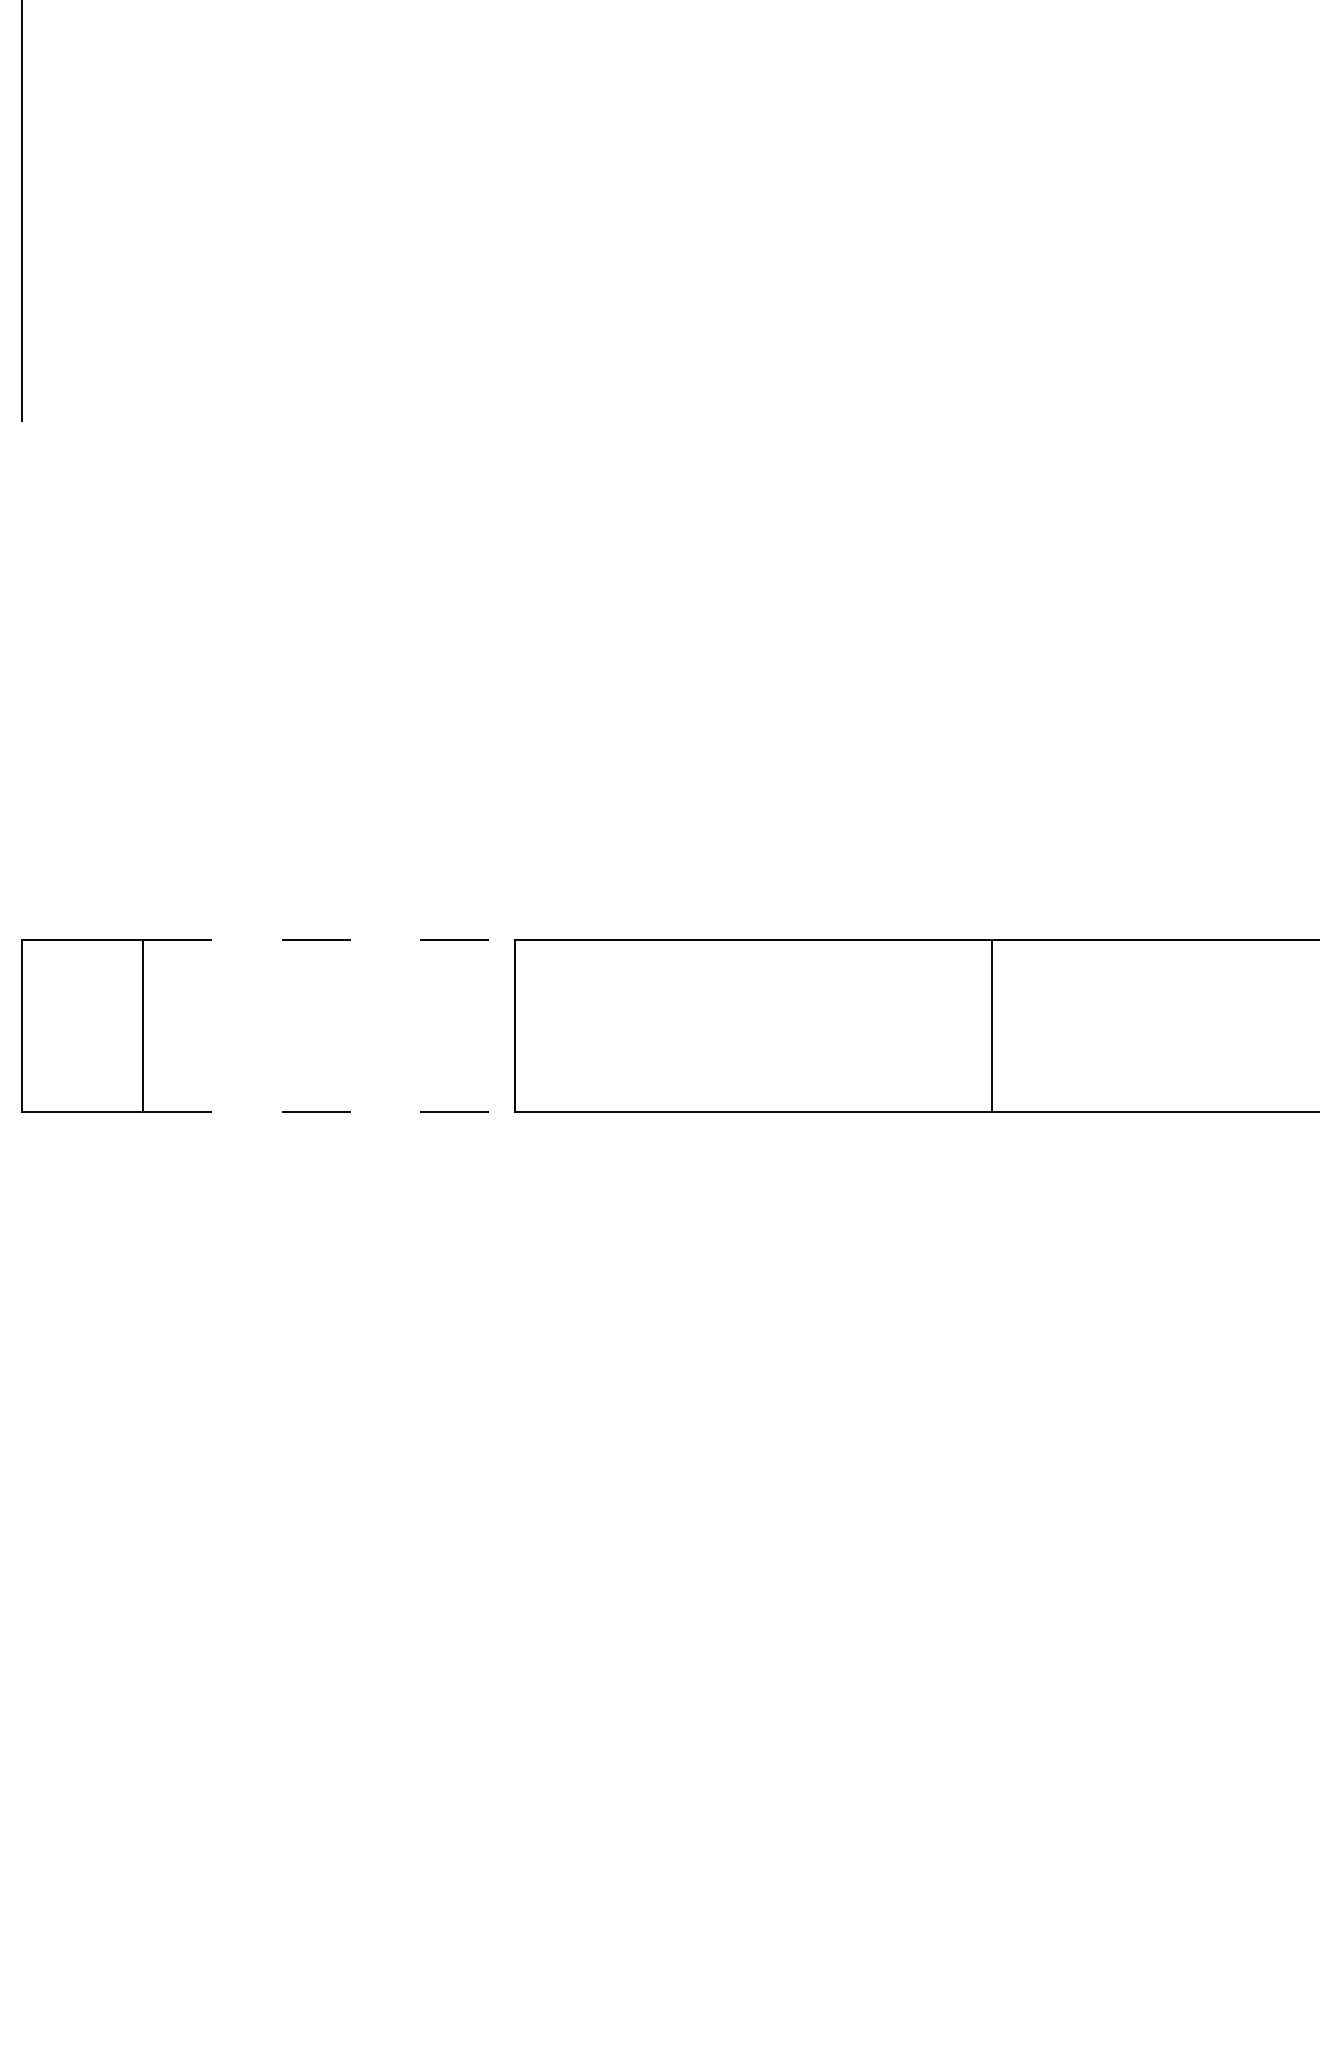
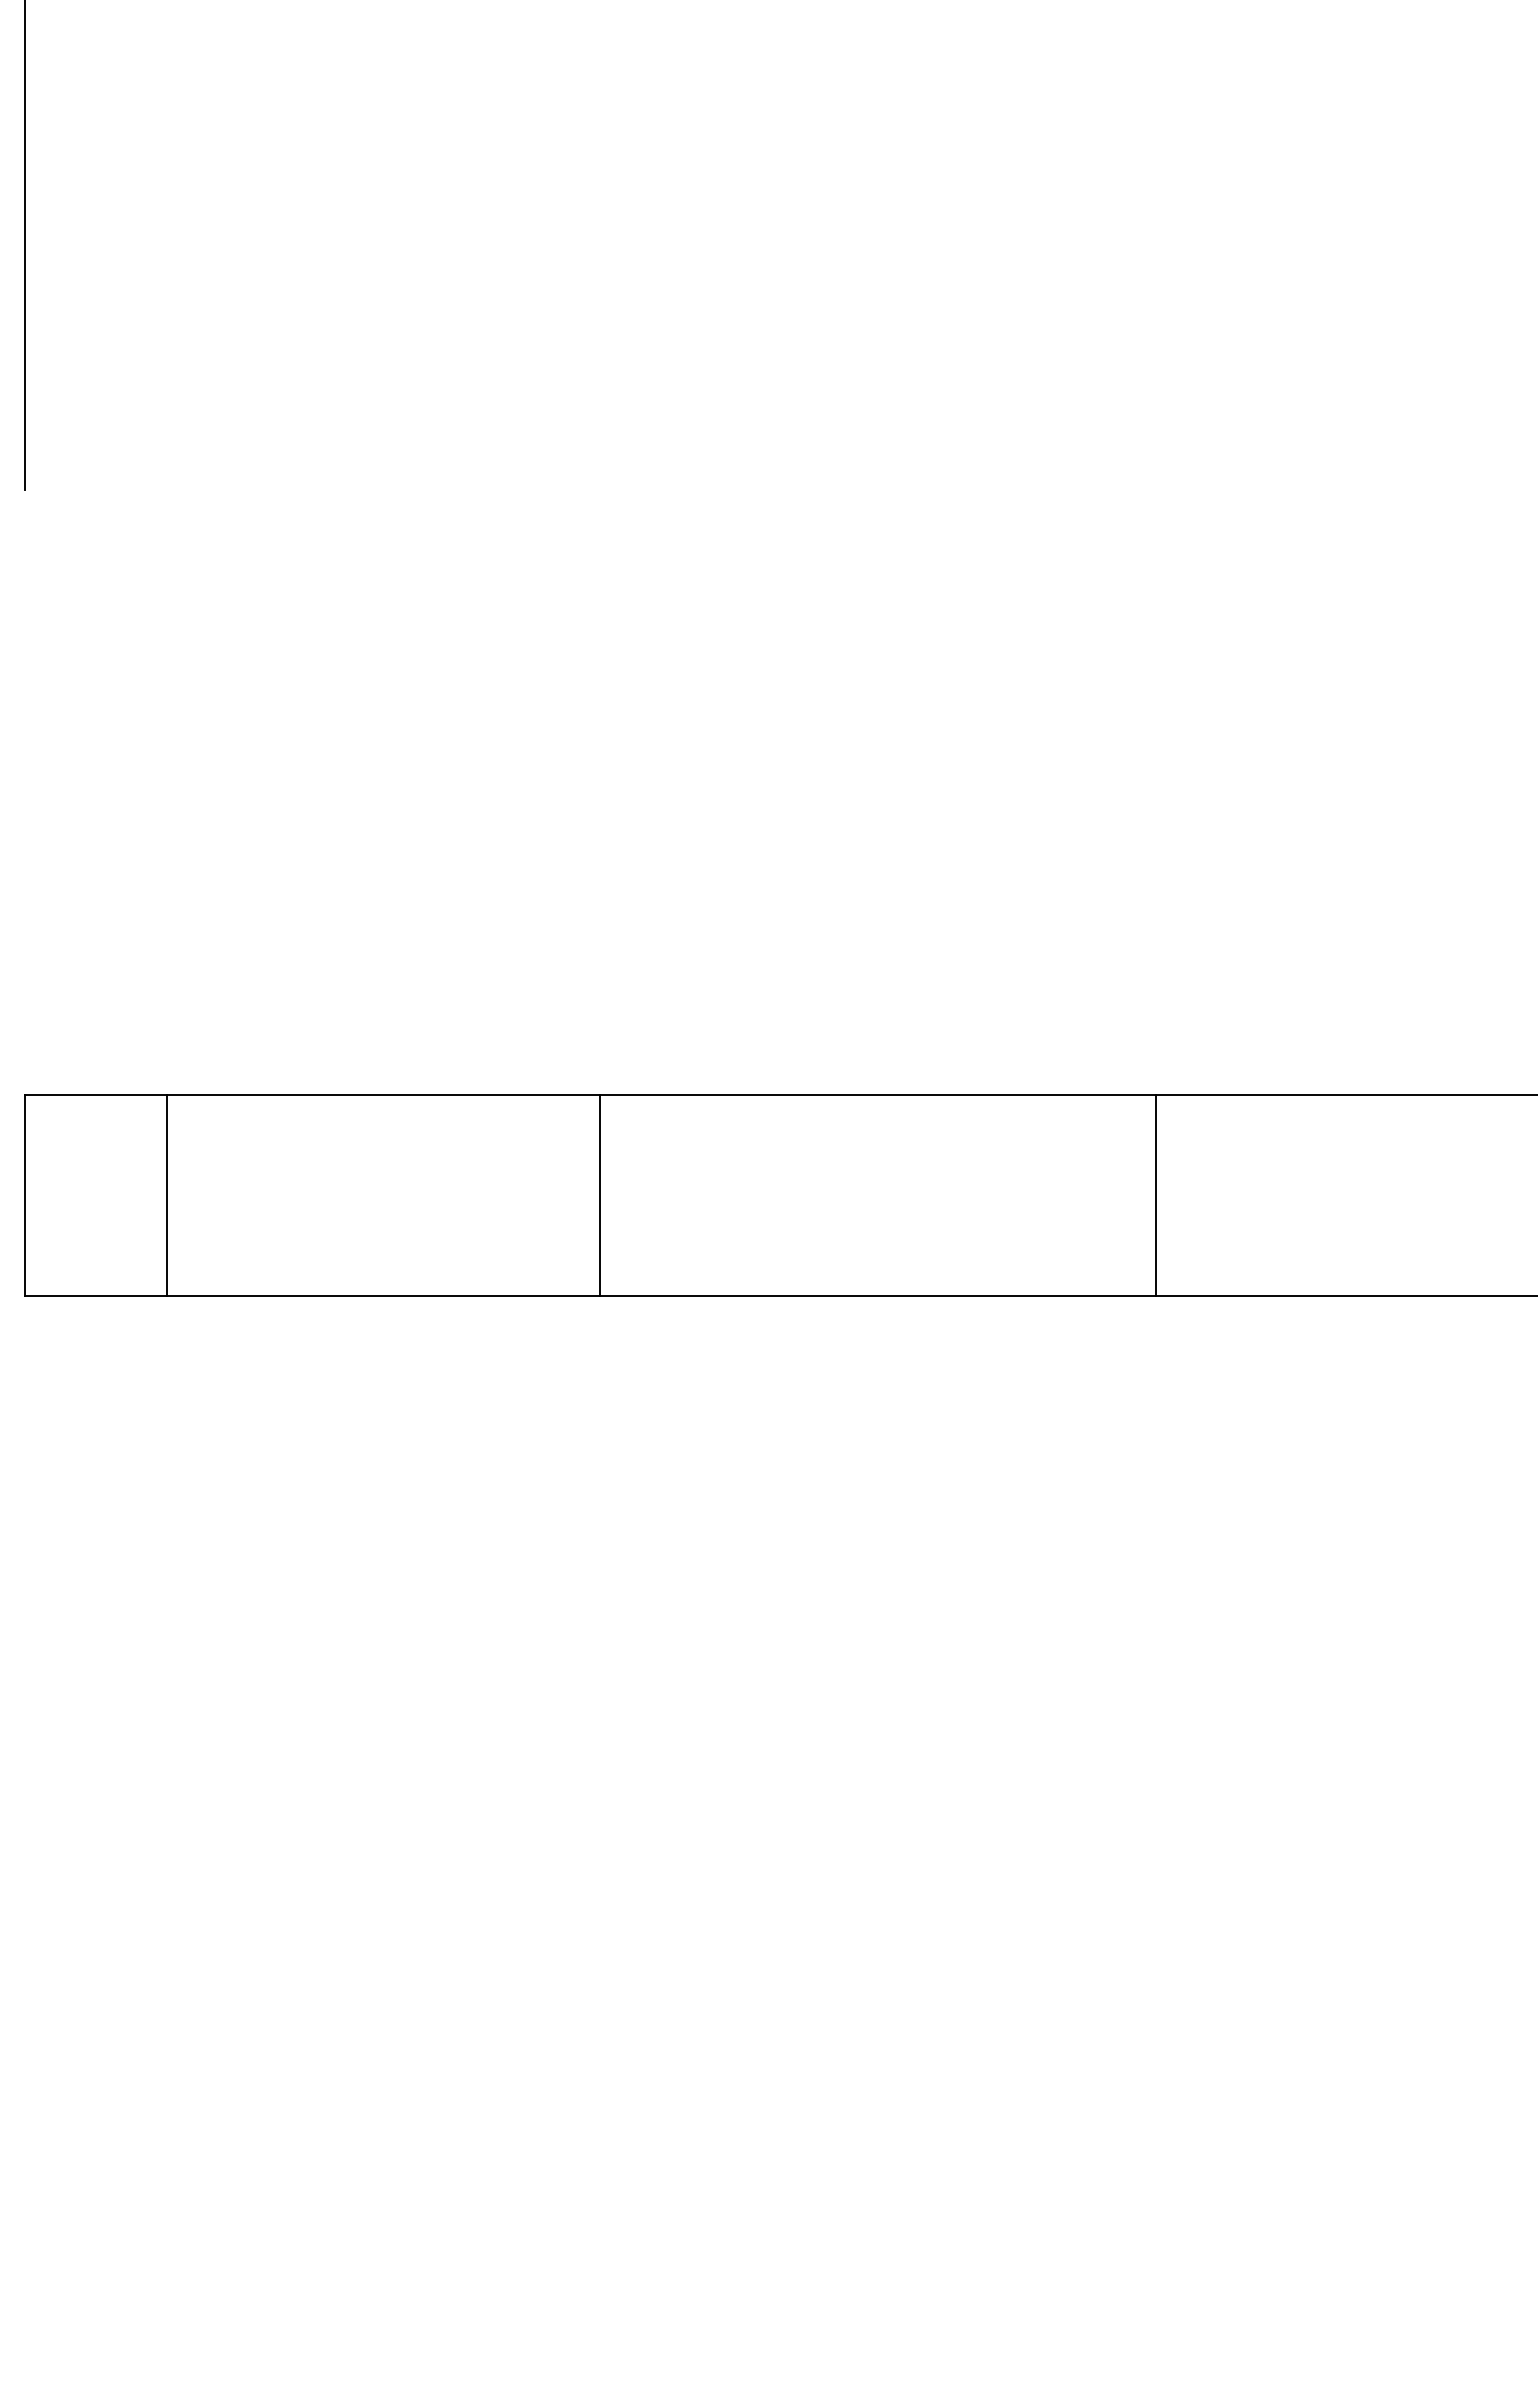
line: (329, 939) -> (383, 1094), dashed -> solid
line: (329, 1112) -> (383, 1296), dashed -> solid

